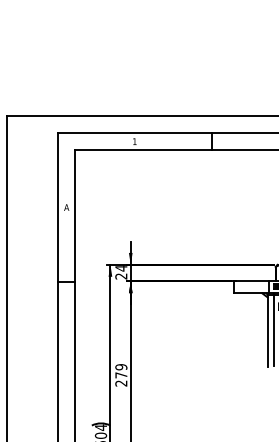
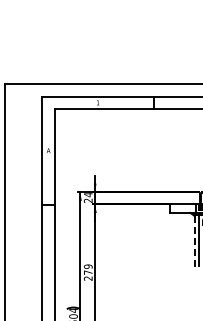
line: (267, 331) -> (194, 240), solid -> dashed

